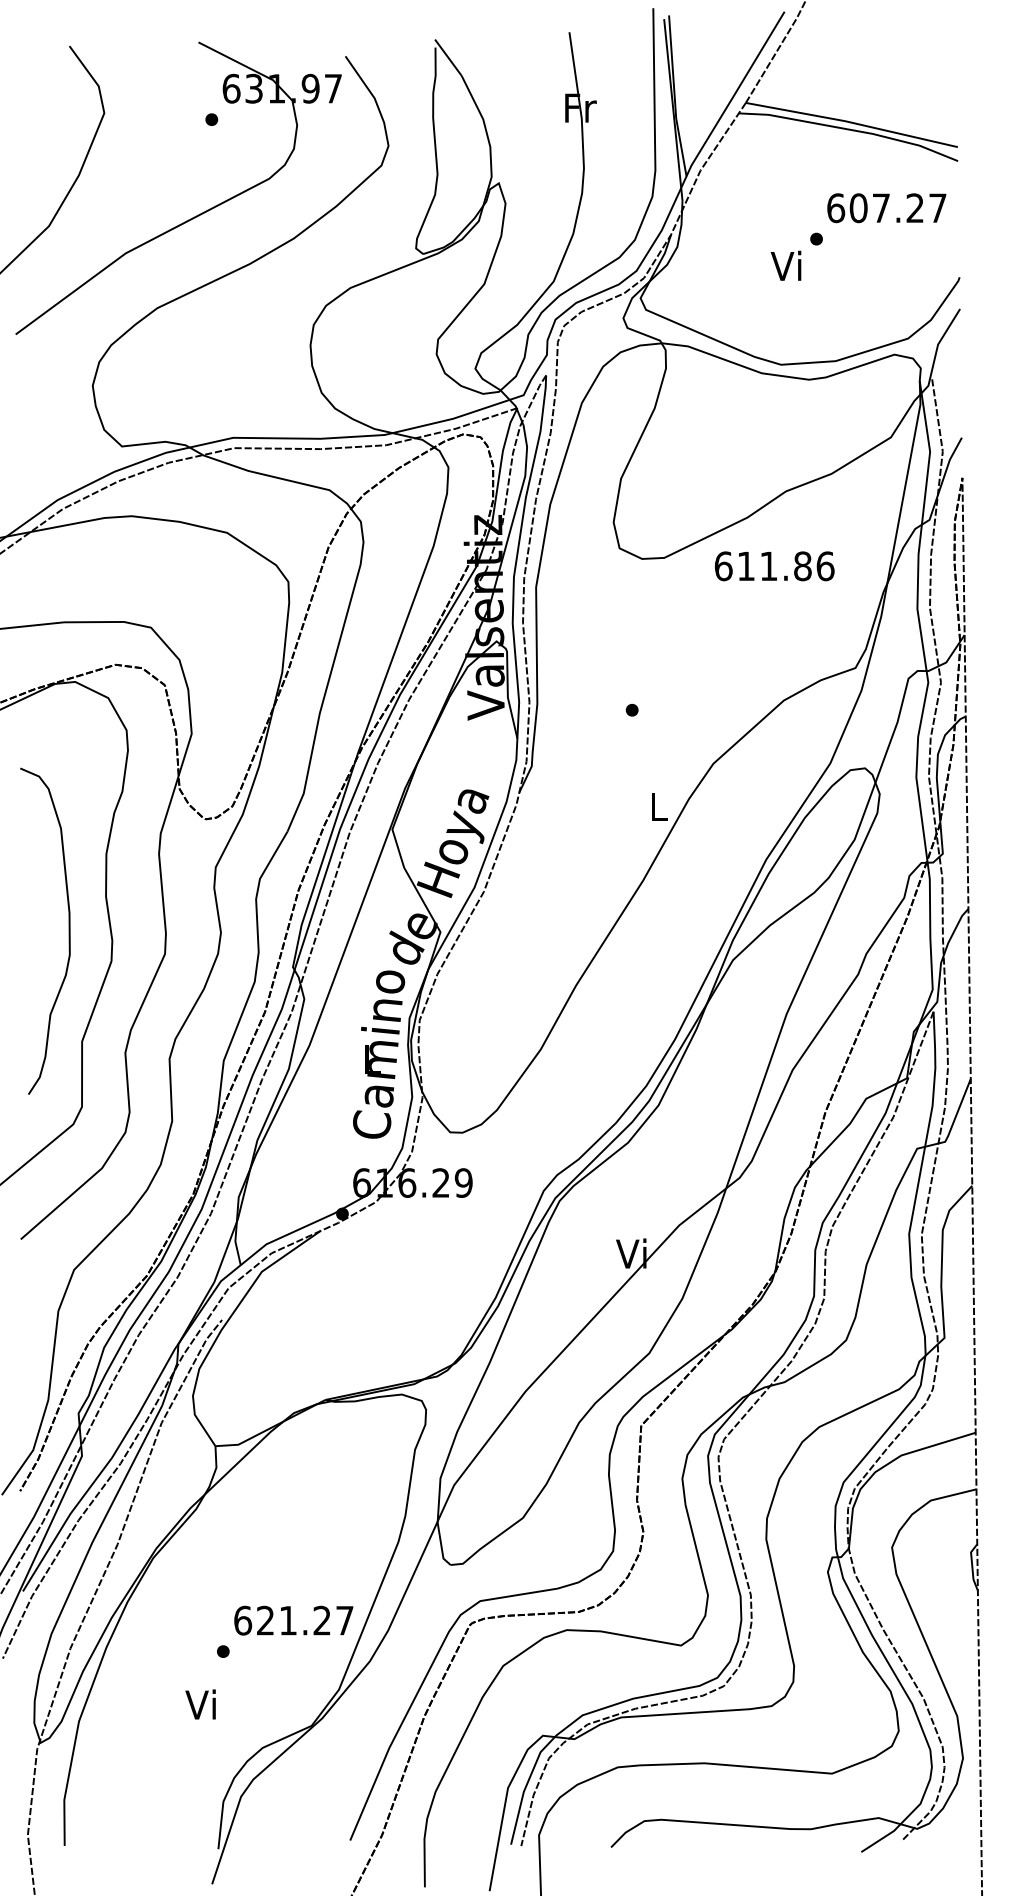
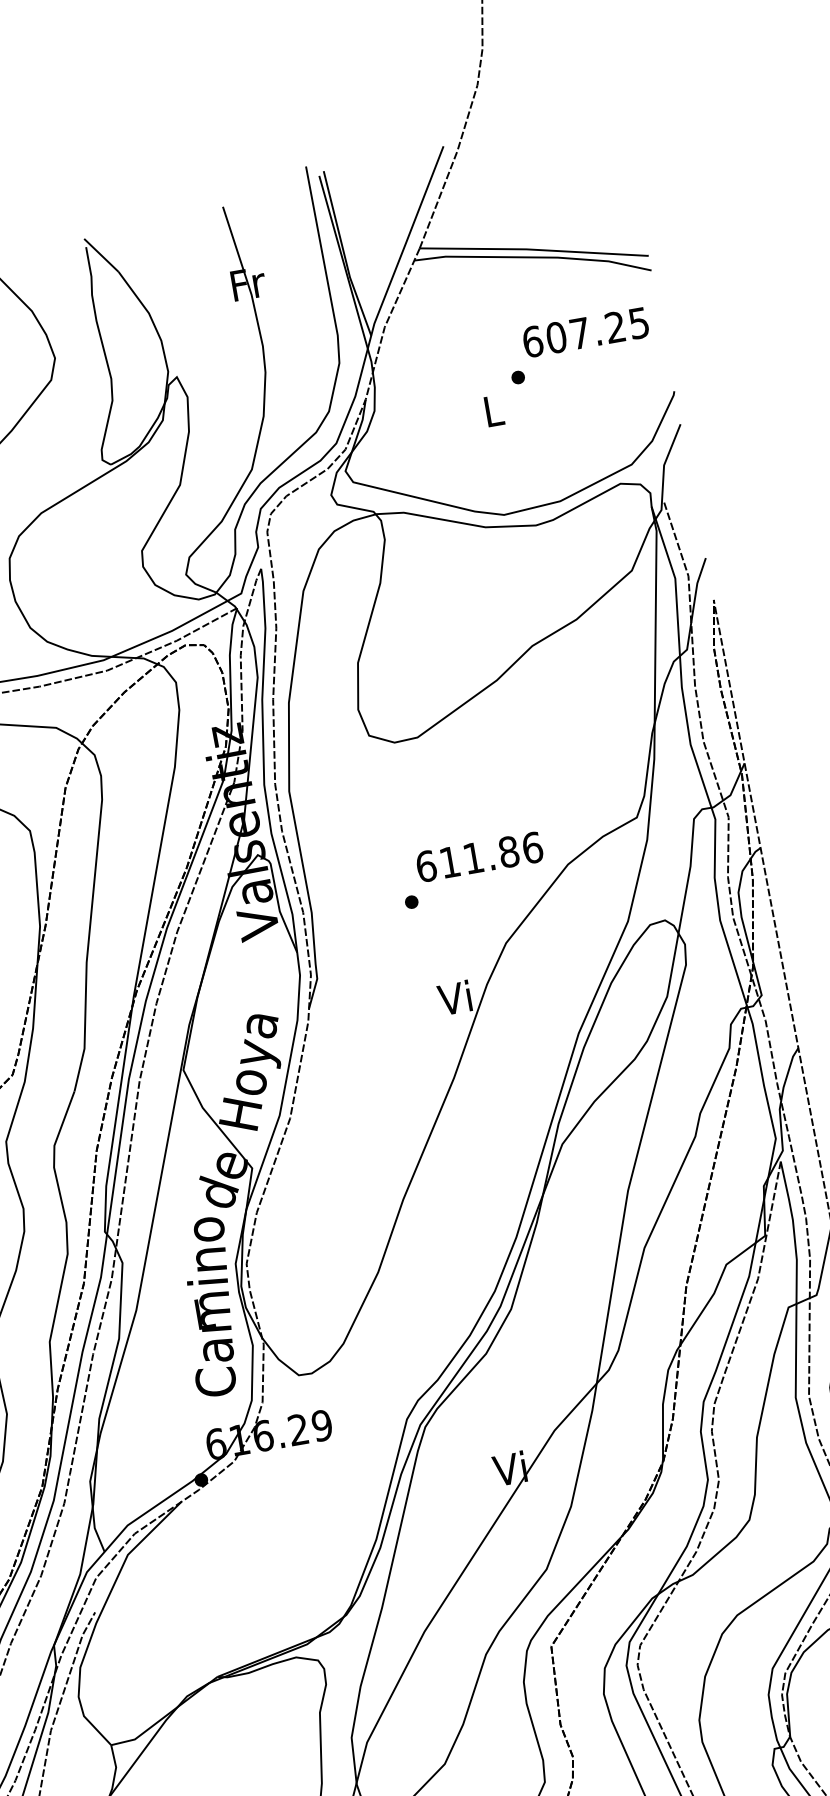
text: (937, 208) -> (638, 323), 607.27 -> 607.25
text: (785, 265) -> (490, 410), Vi -> L
text: (774, 566) -> (479, 857), moved
text: (656, 806) -> (454, 998), L -> Vi

